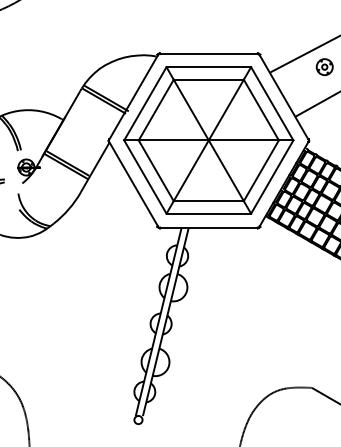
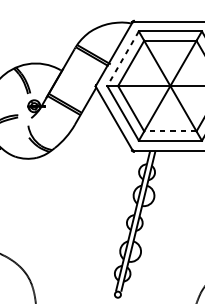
line: (145, 104) -> (123, 59), solid -> dashed
line: (208, 201) -> (170, 131), solid -> dashed

